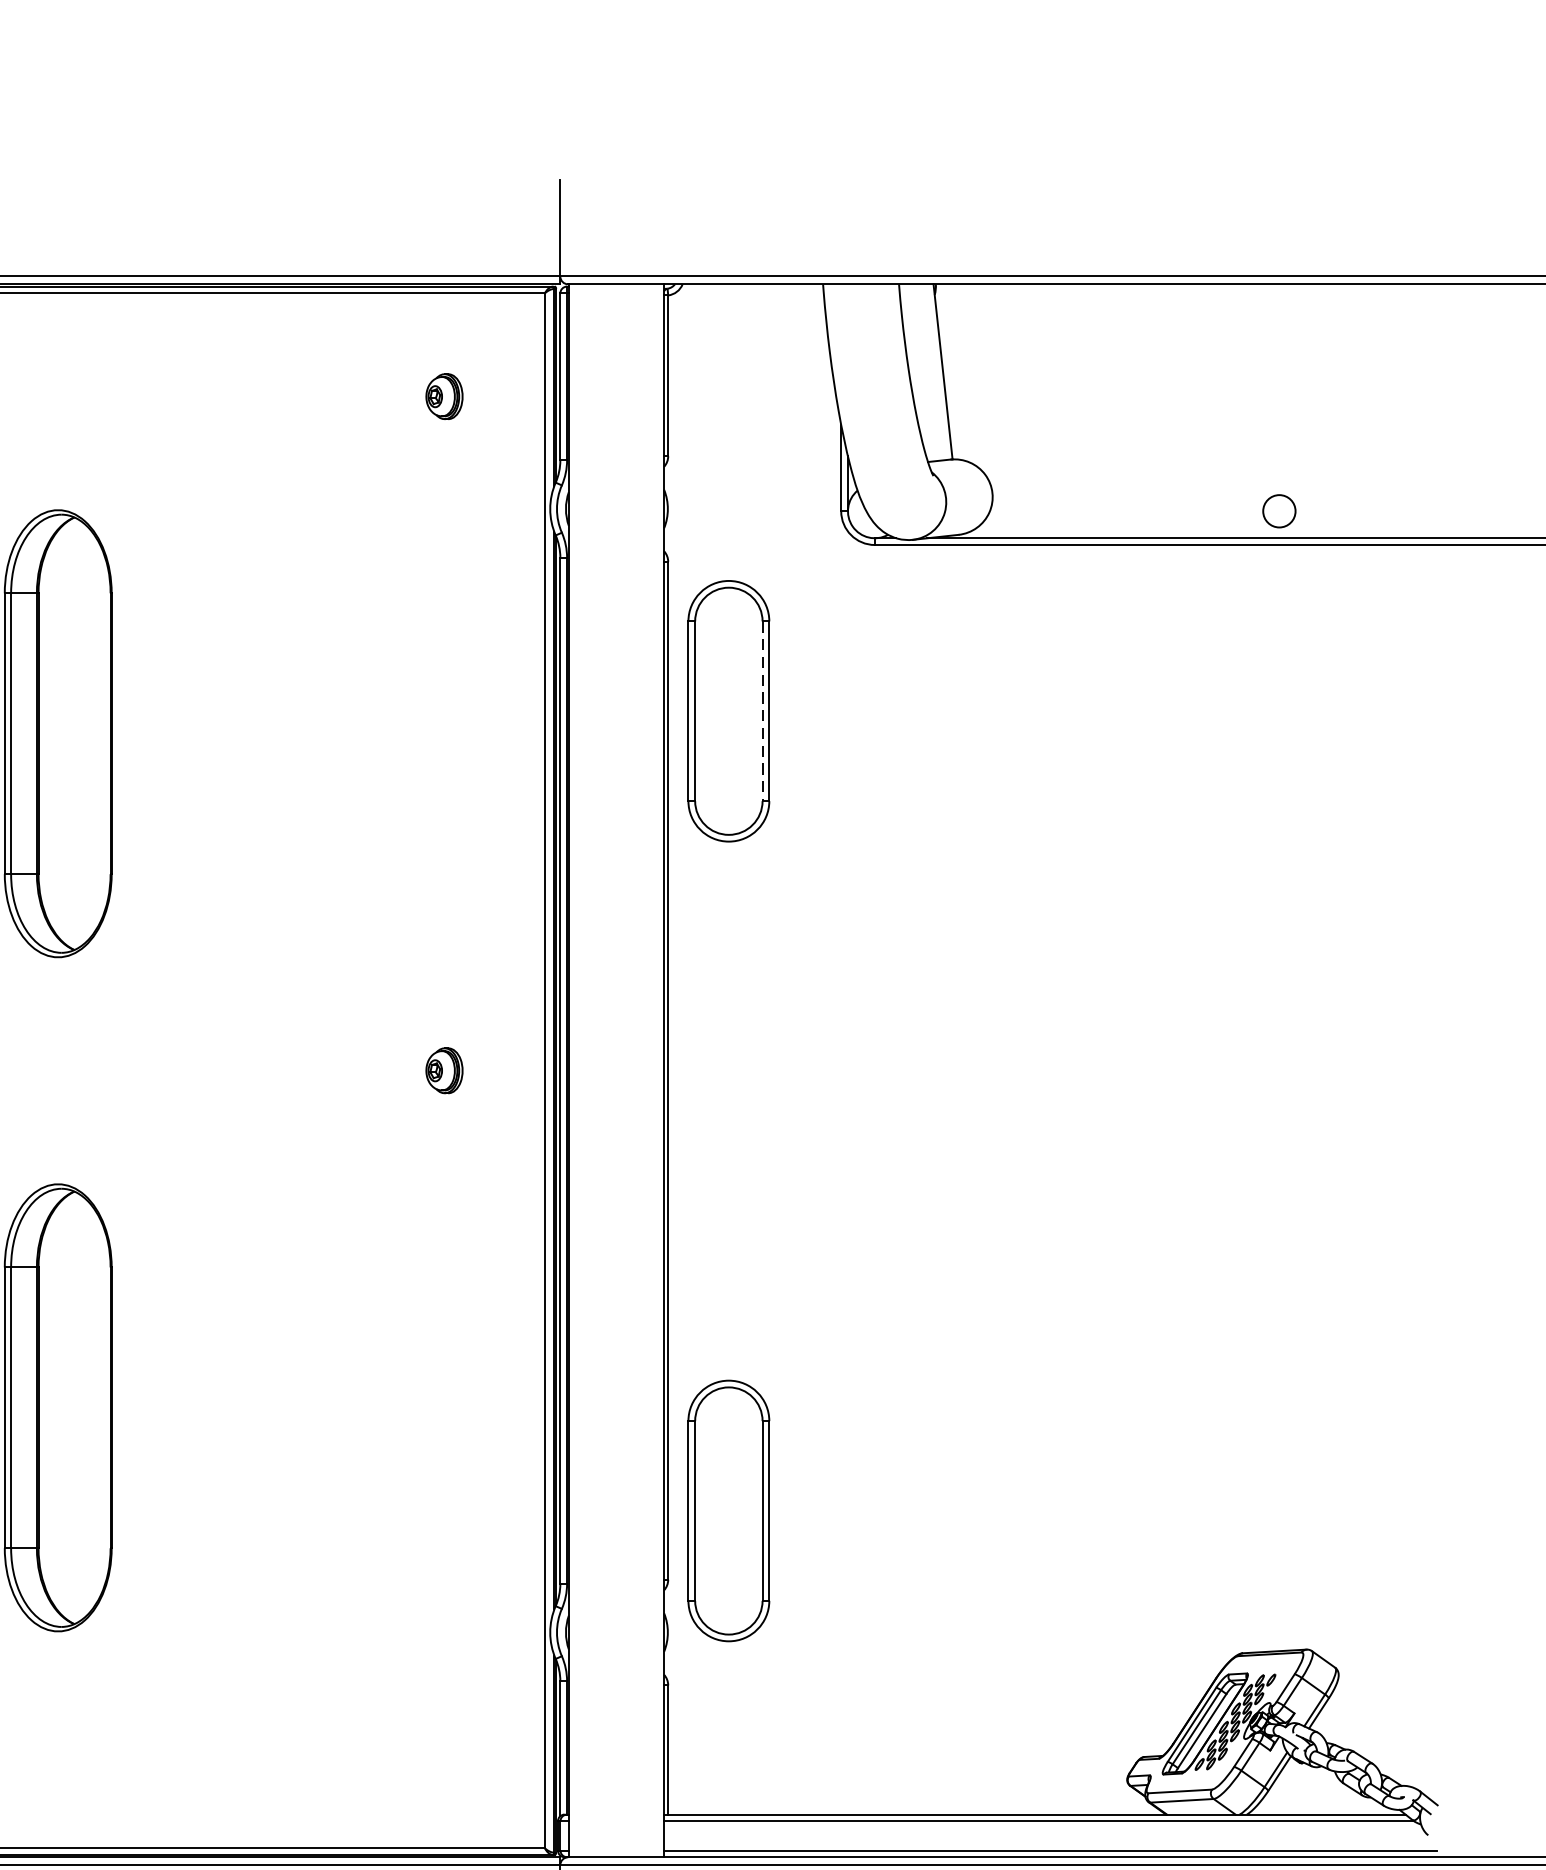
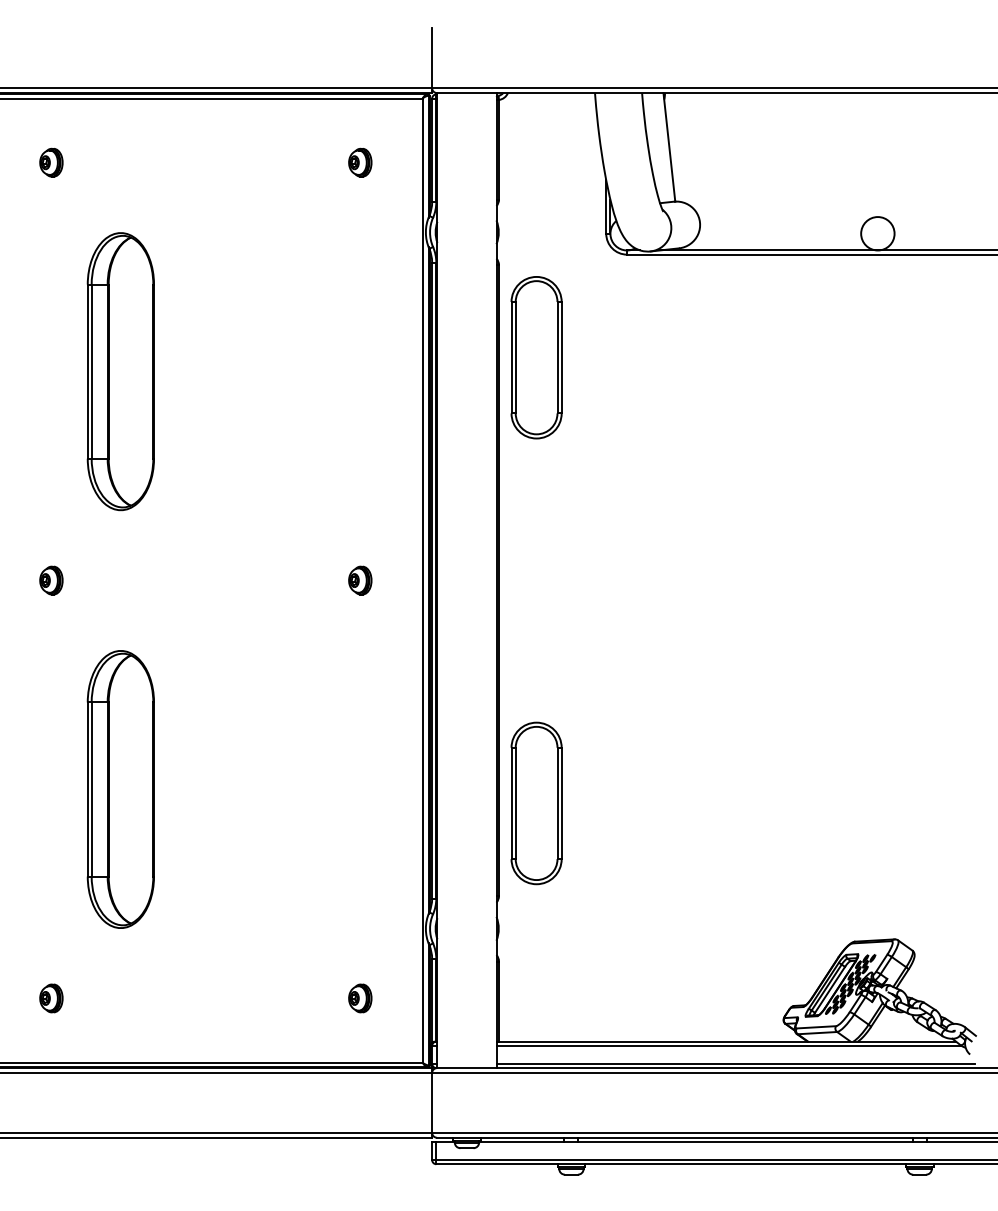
circle: (1278, 510) -> (877, 233), size x1.67
line: (762, 710) -> (557, 357), dashed -> solid
part: (728, 1511) -> (536, 803), moved
part: (444, 1744) -> (360, 998), added

